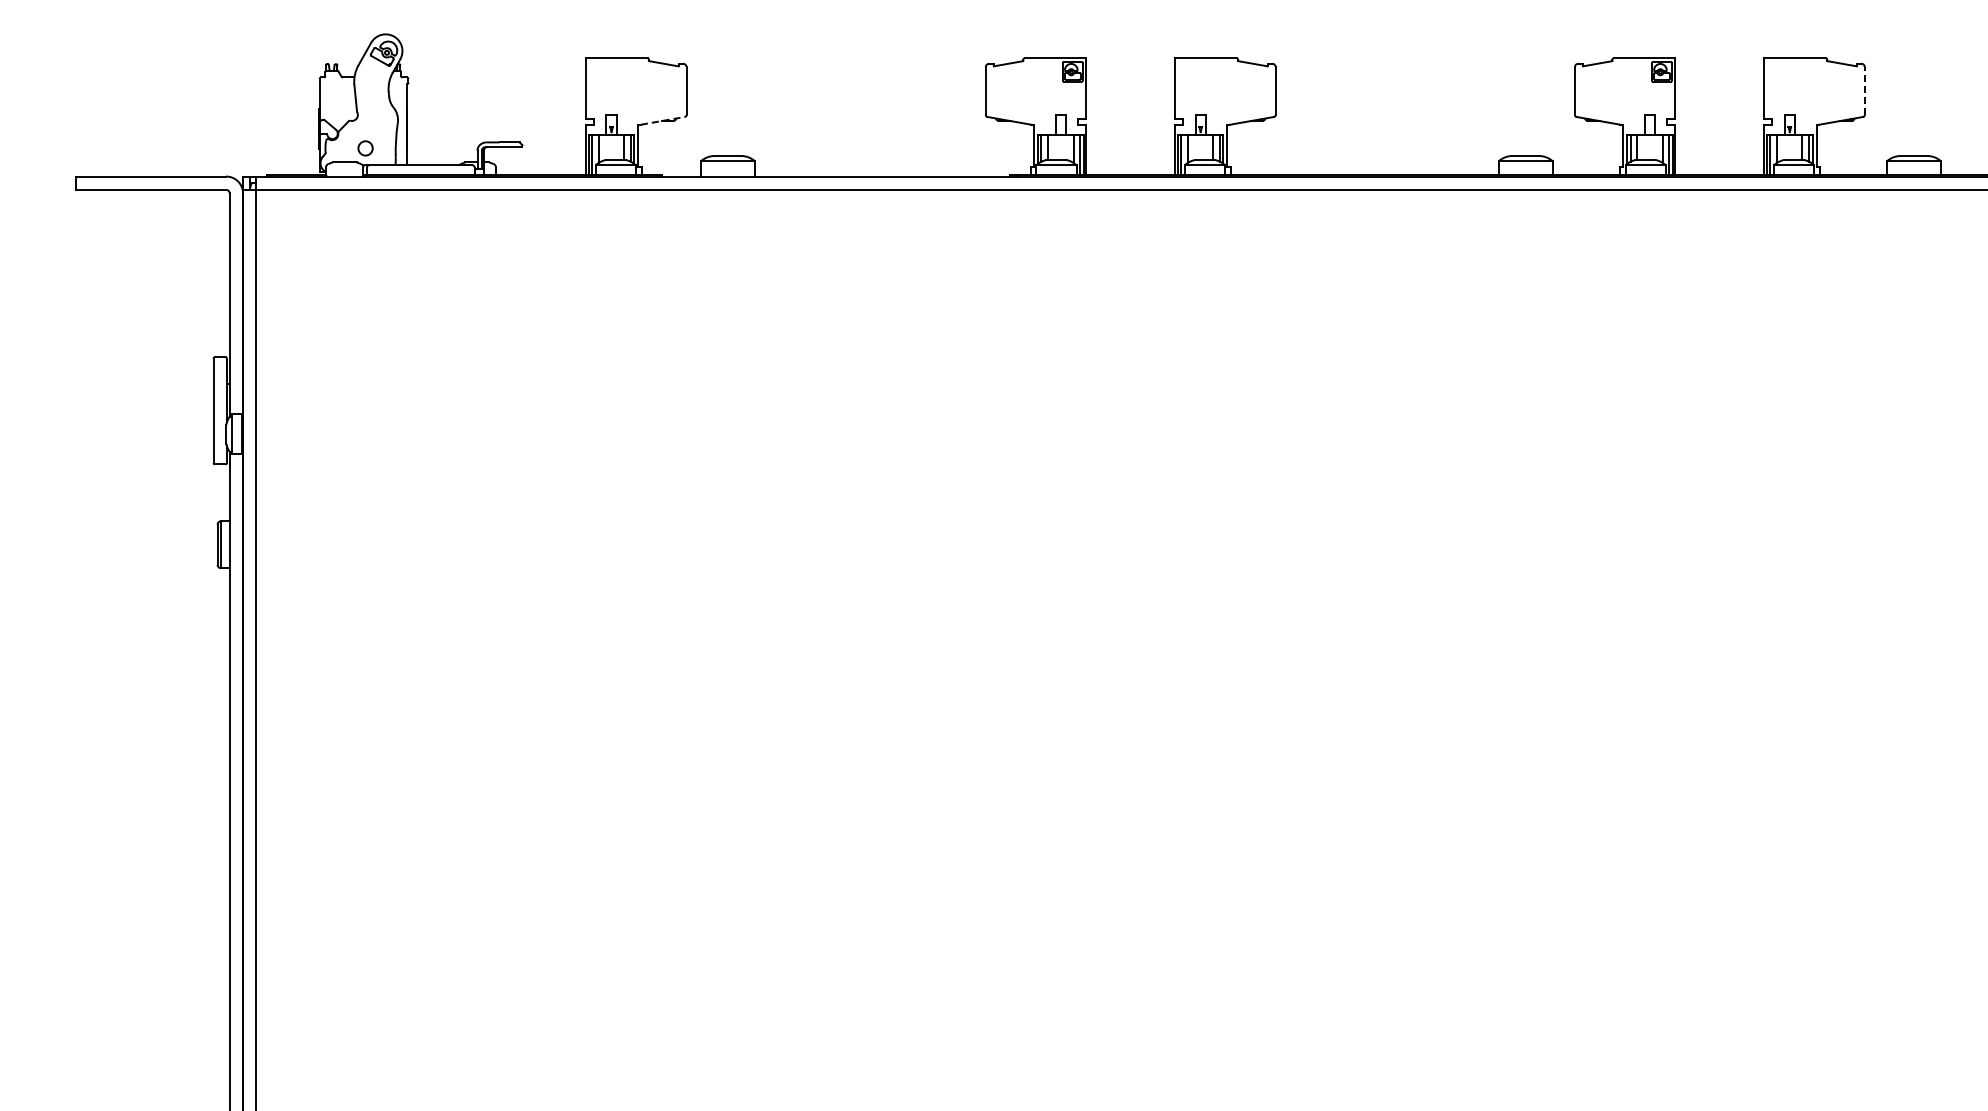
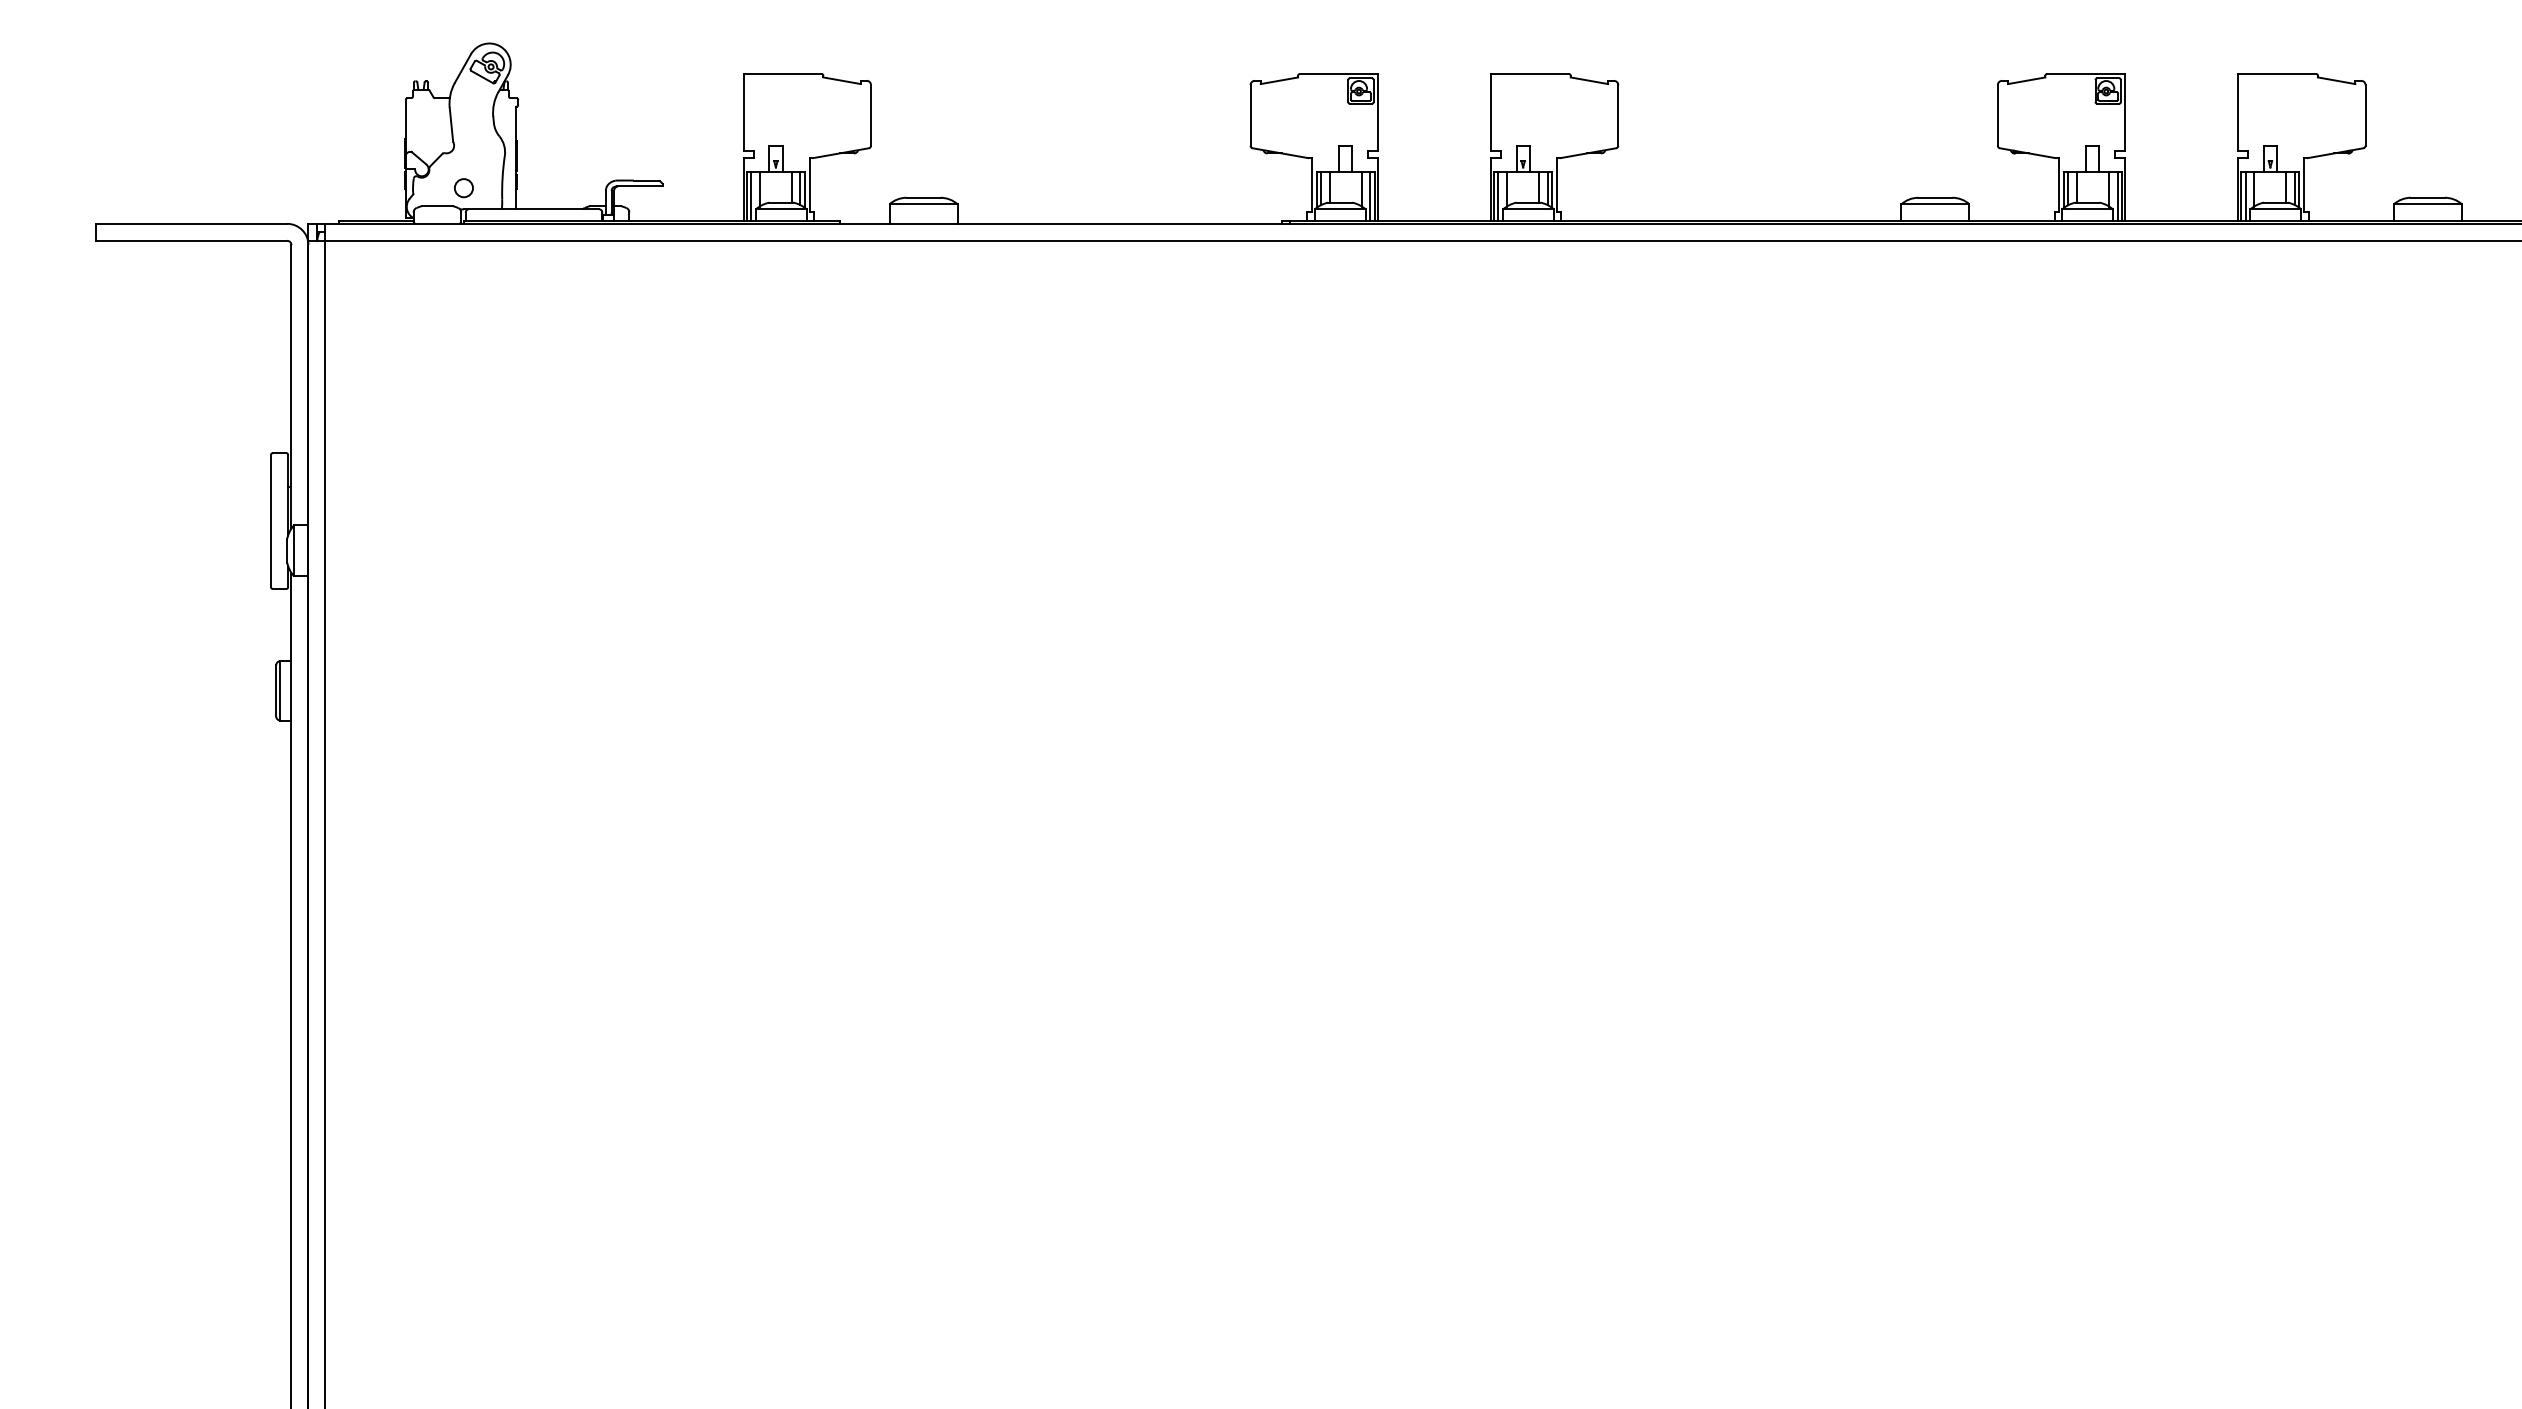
line: (1864, 91) -> (2365, 115), dashed -> solid
line: (663, 120) -> (841, 152), dashed -> solid

